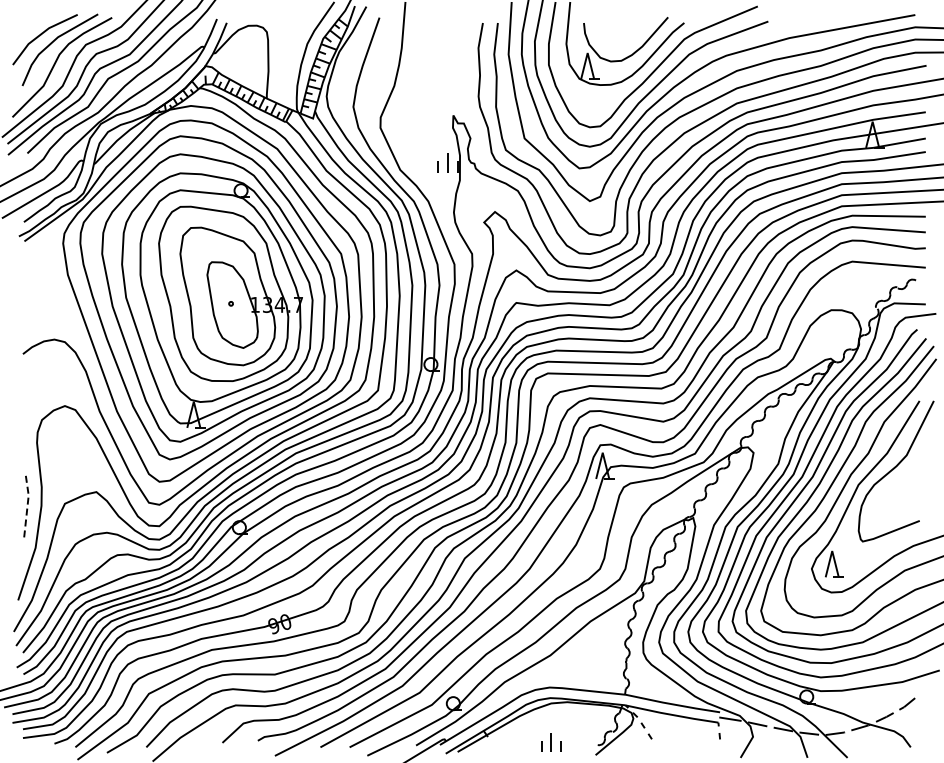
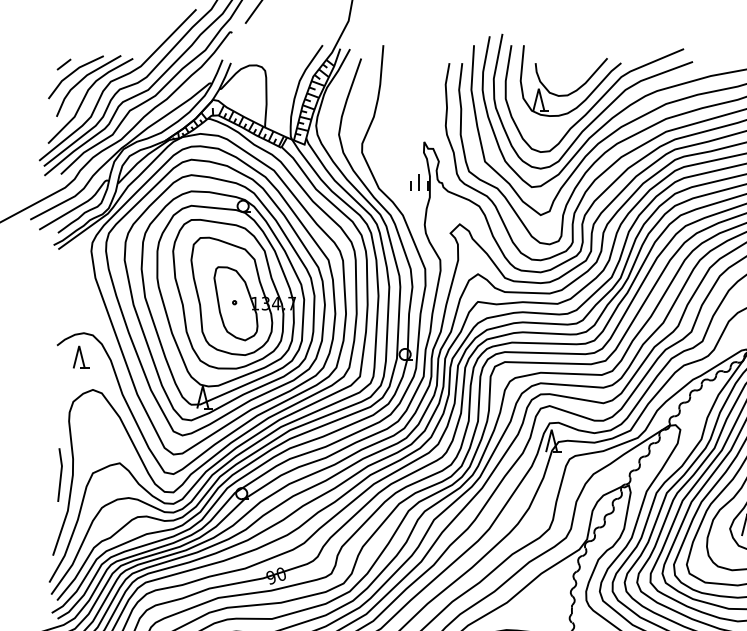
line: (30, 24) -> (63, 64), added
part: (50, 367) -> (80, 357), added
line: (27, 505) -> (60, 474), dashed -> solid

